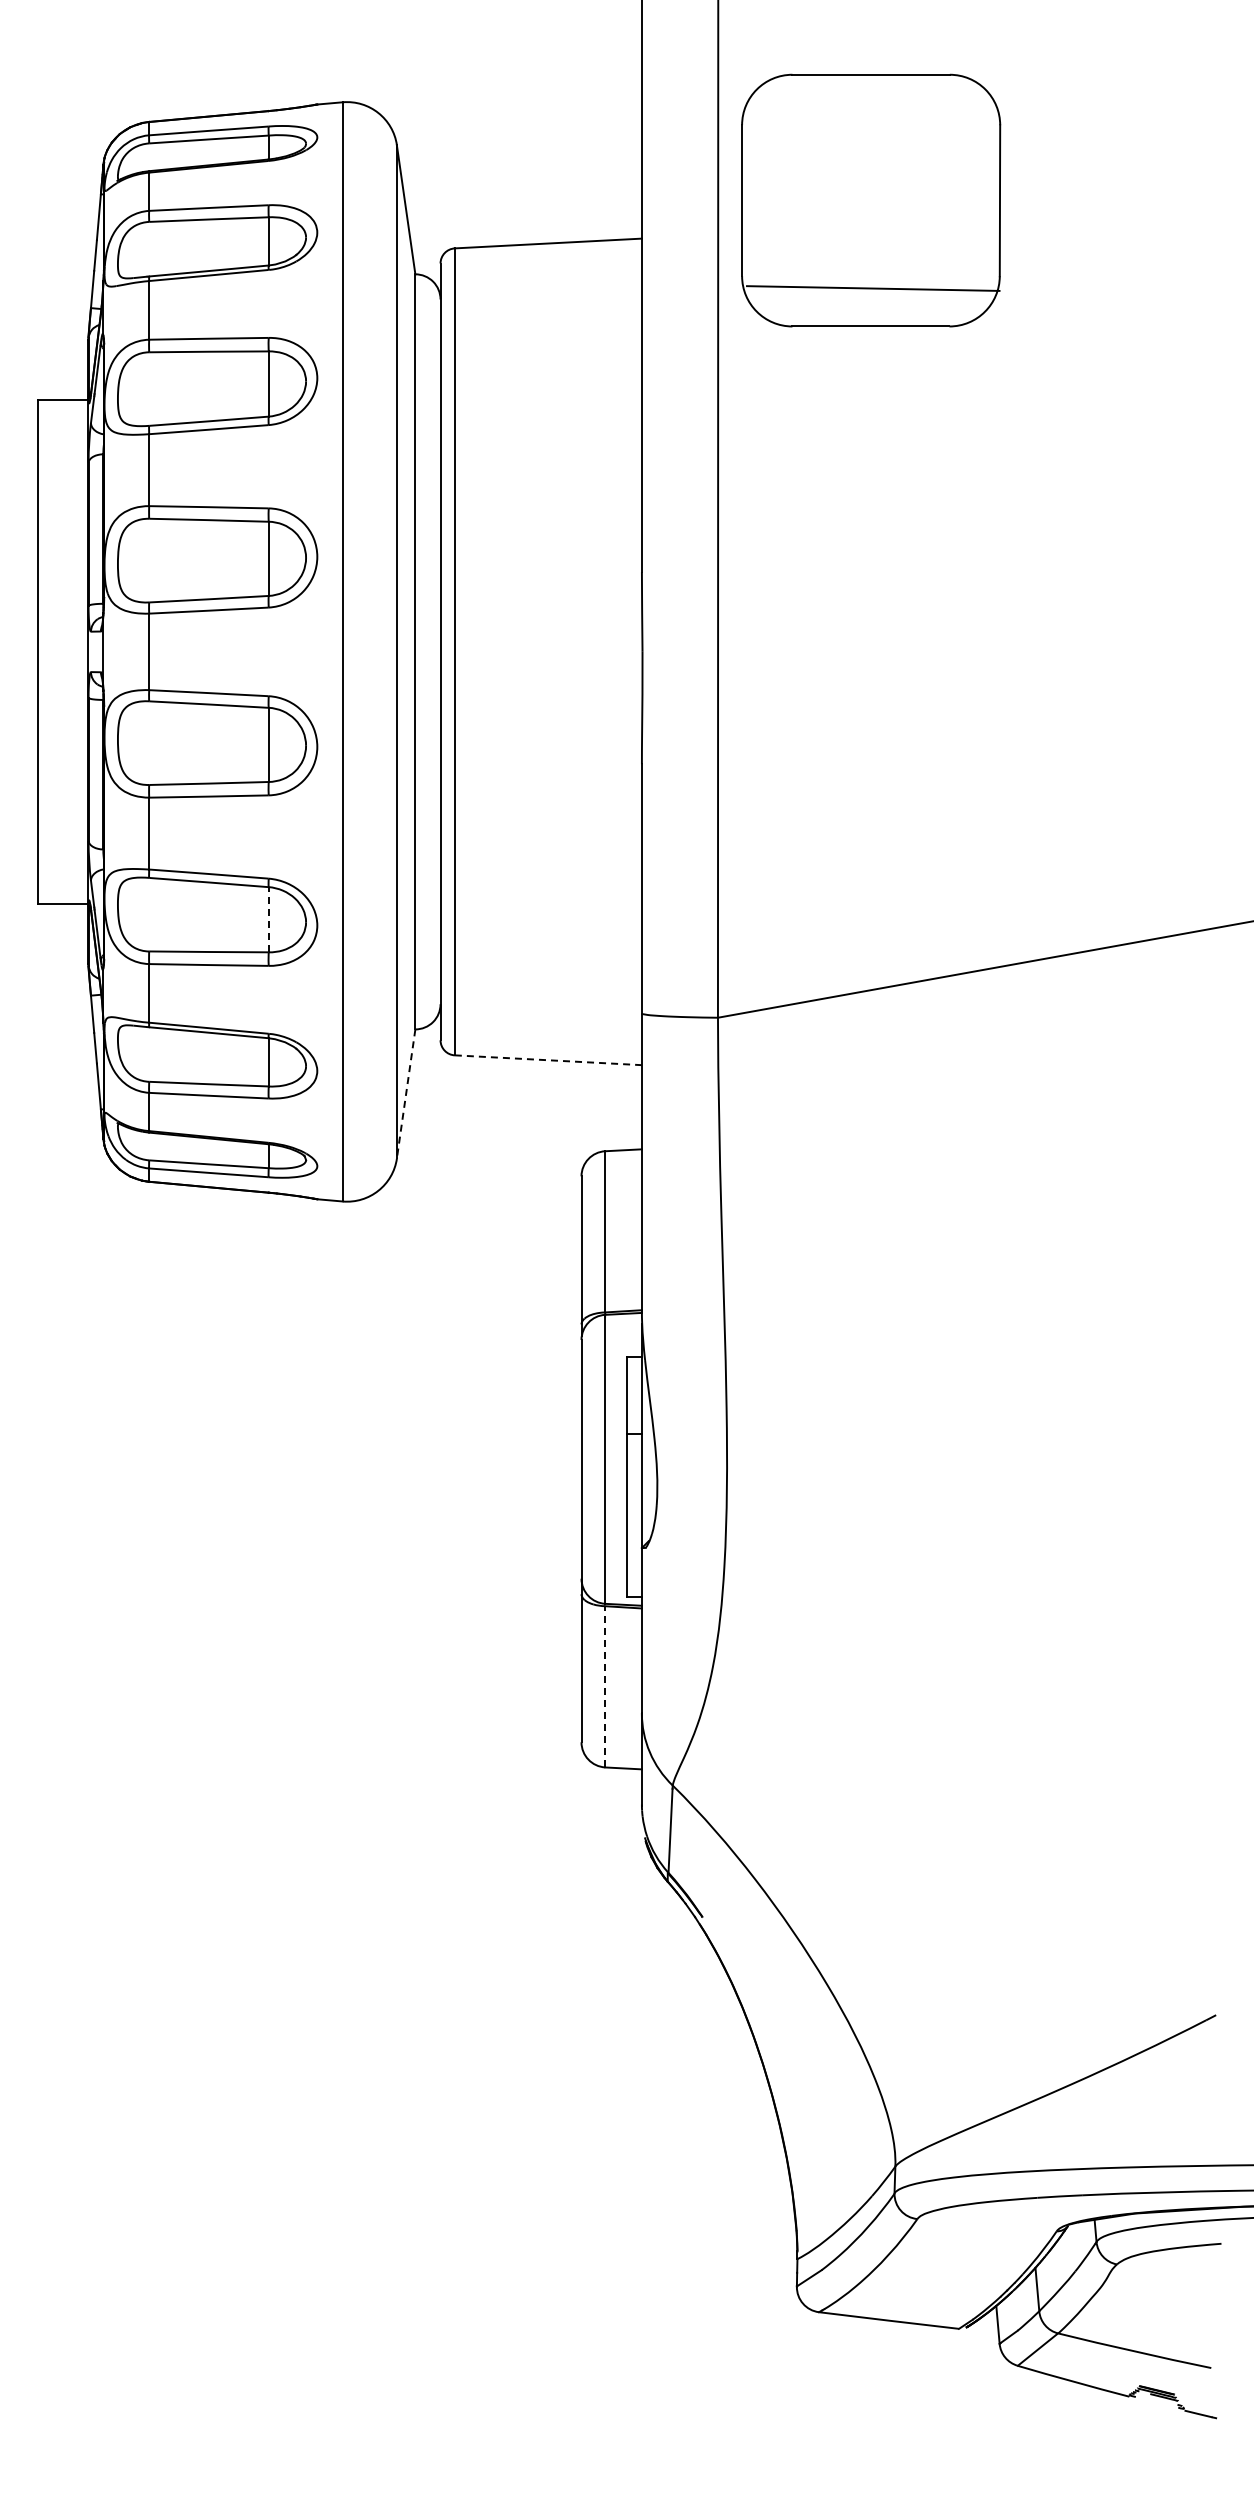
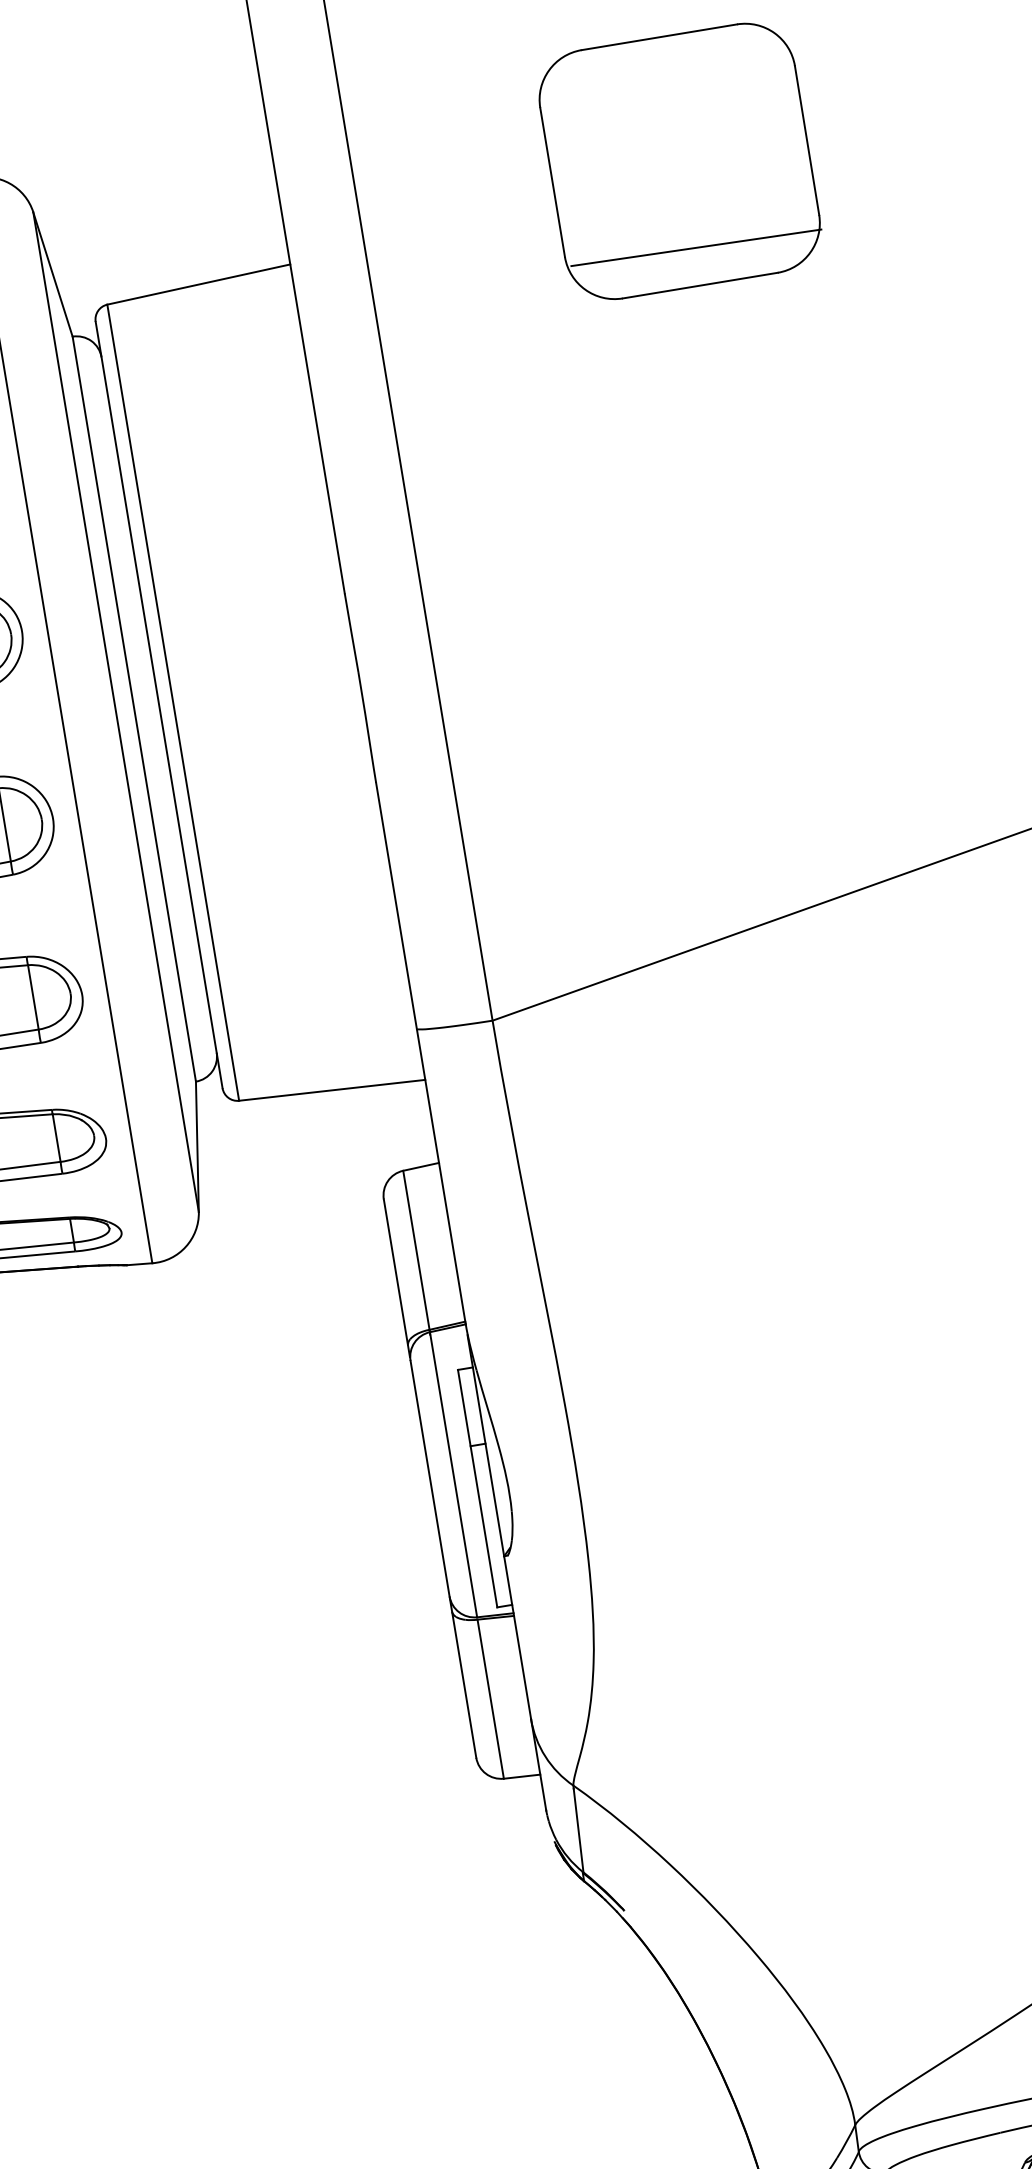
part: (871, 200) -> (680, 161), moved
line: (268, 919) -> (33, 997), dashed -> solid
line: (548, 1060) -> (332, 1090), dashed -> solid
line: (406, 1094) -> (197, 1147), dashed -> solid
line: (605, 1686) -> (490, 1698), dashed -> solid

